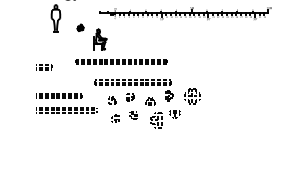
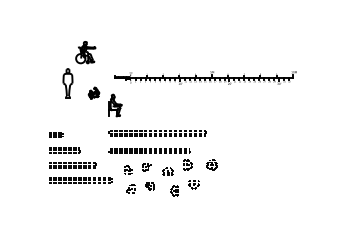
part: (80, 27) -> (93, 92), size x1.67
part: (121, 62) -> (157, 133), moved
part: (52, 82) -> (64, 150), added
part: (191, 95) -> (211, 164), size x0.62
part: (156, 119) -> (174, 190), size x0.62

